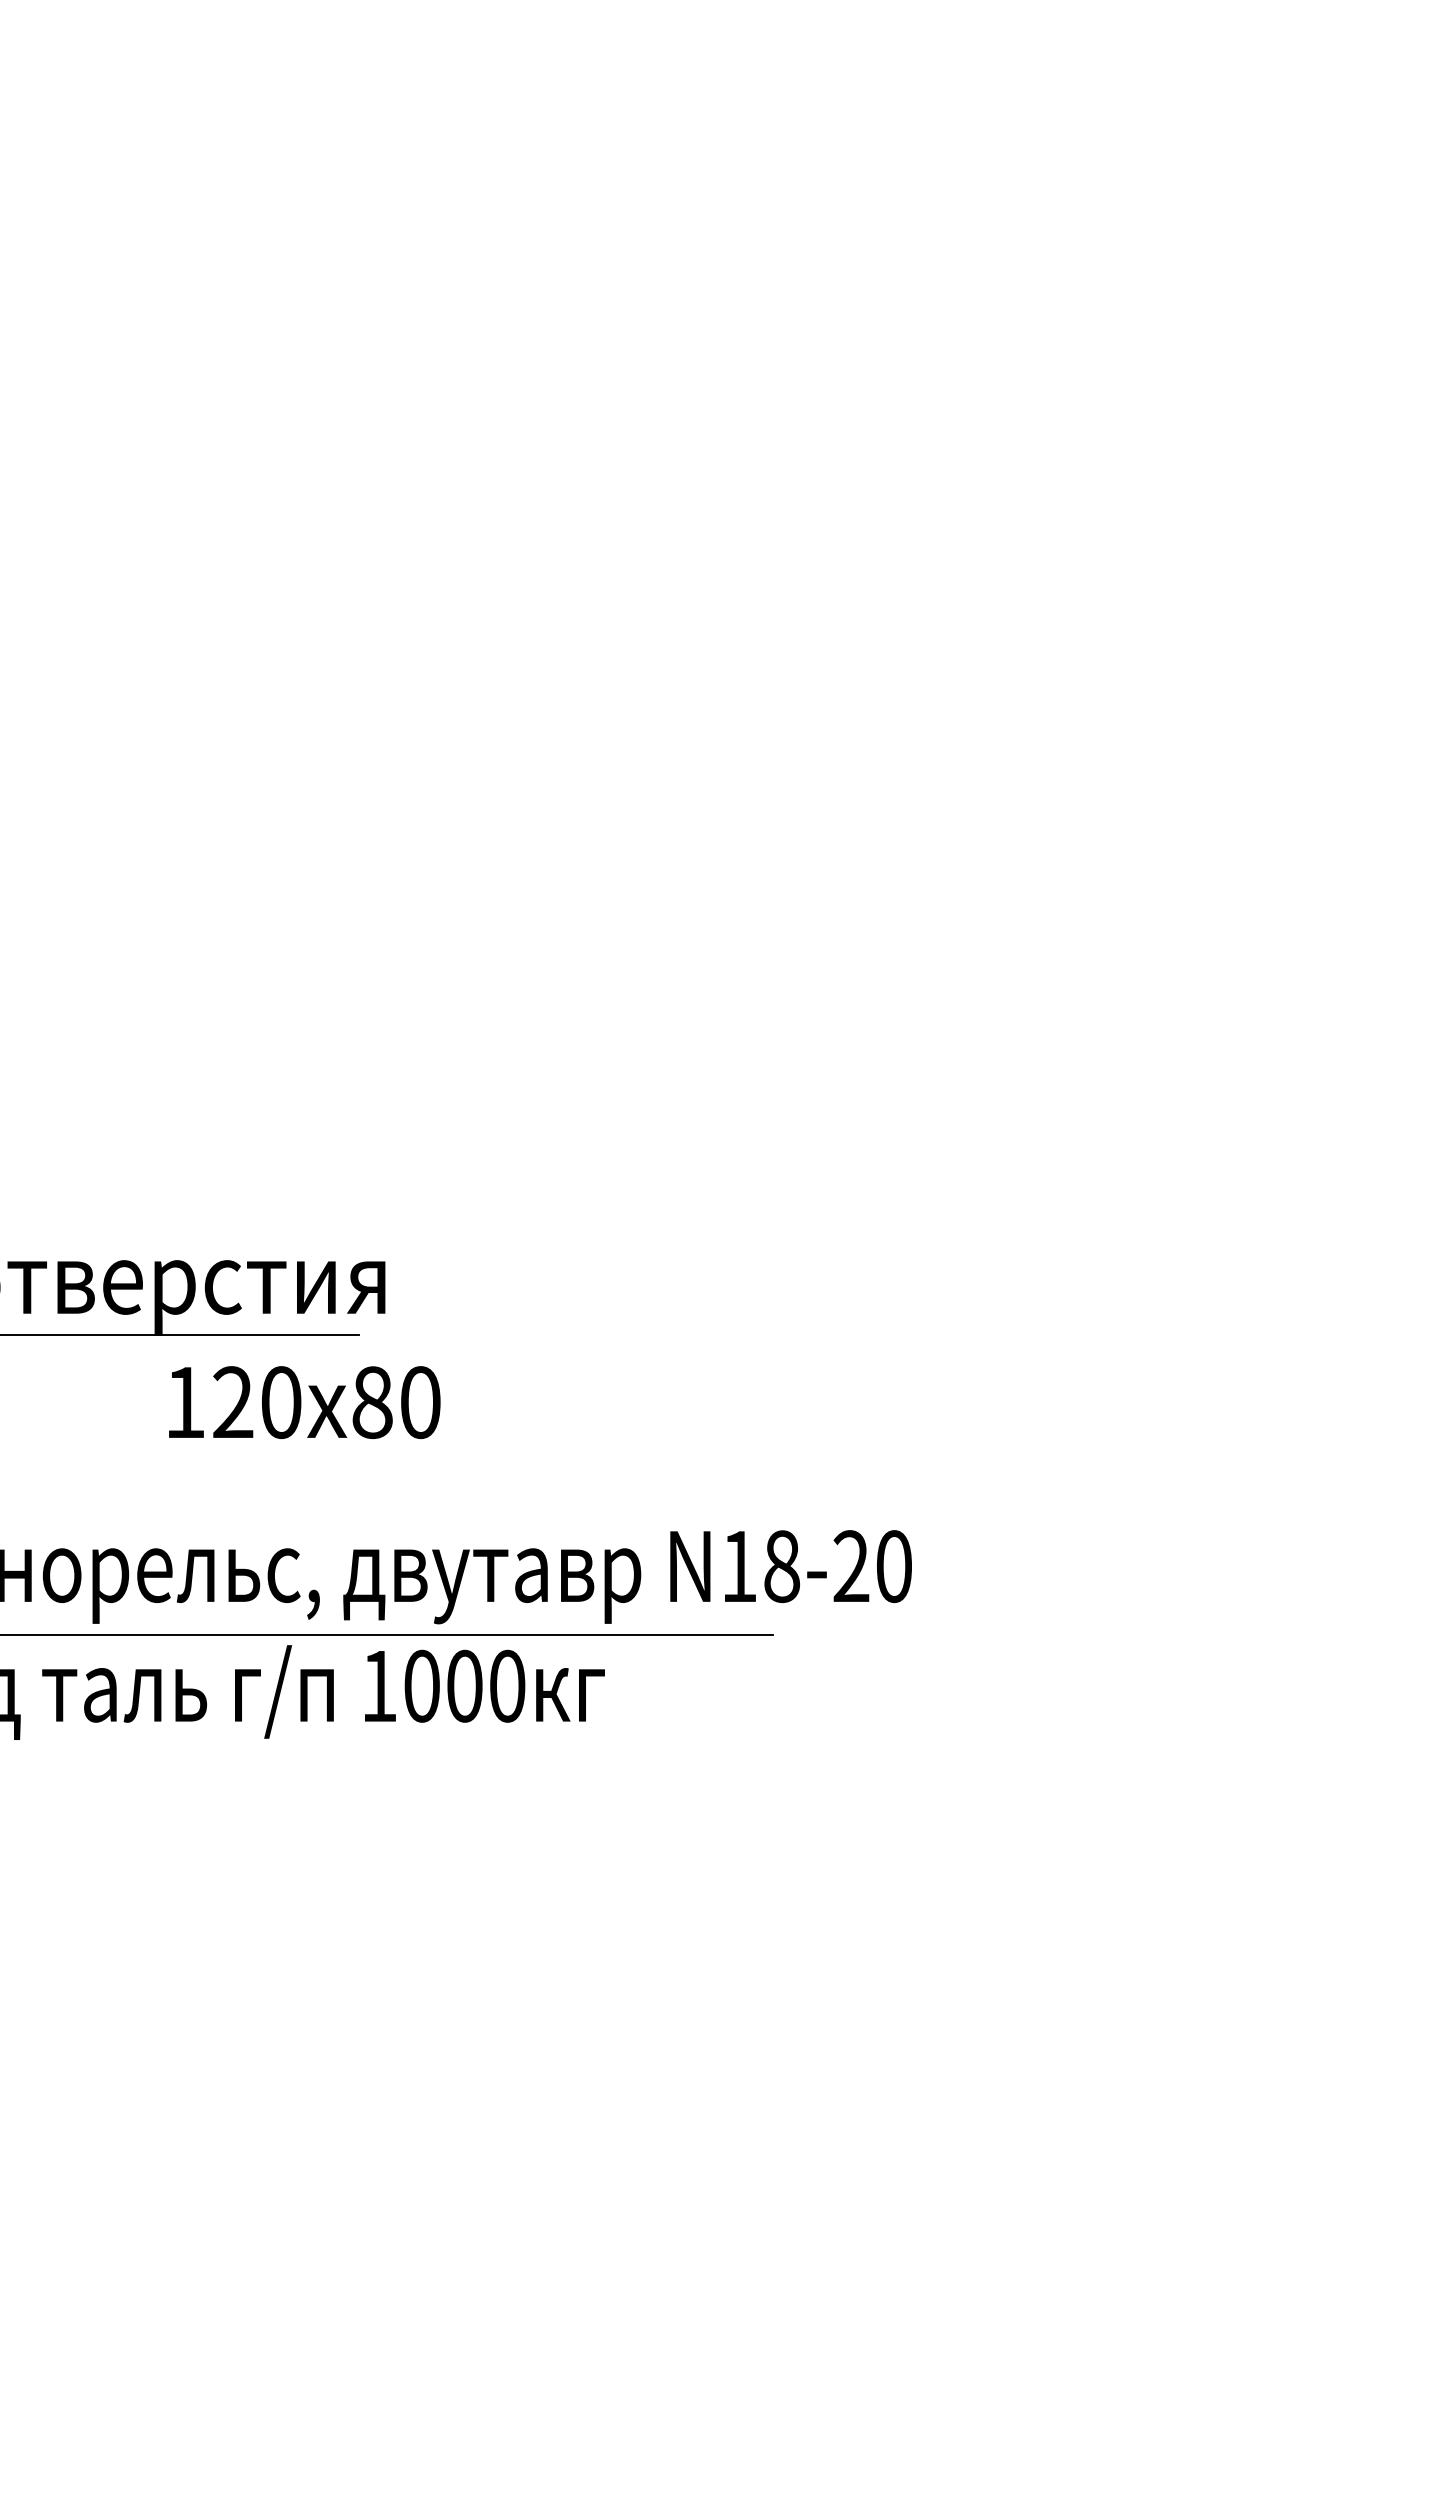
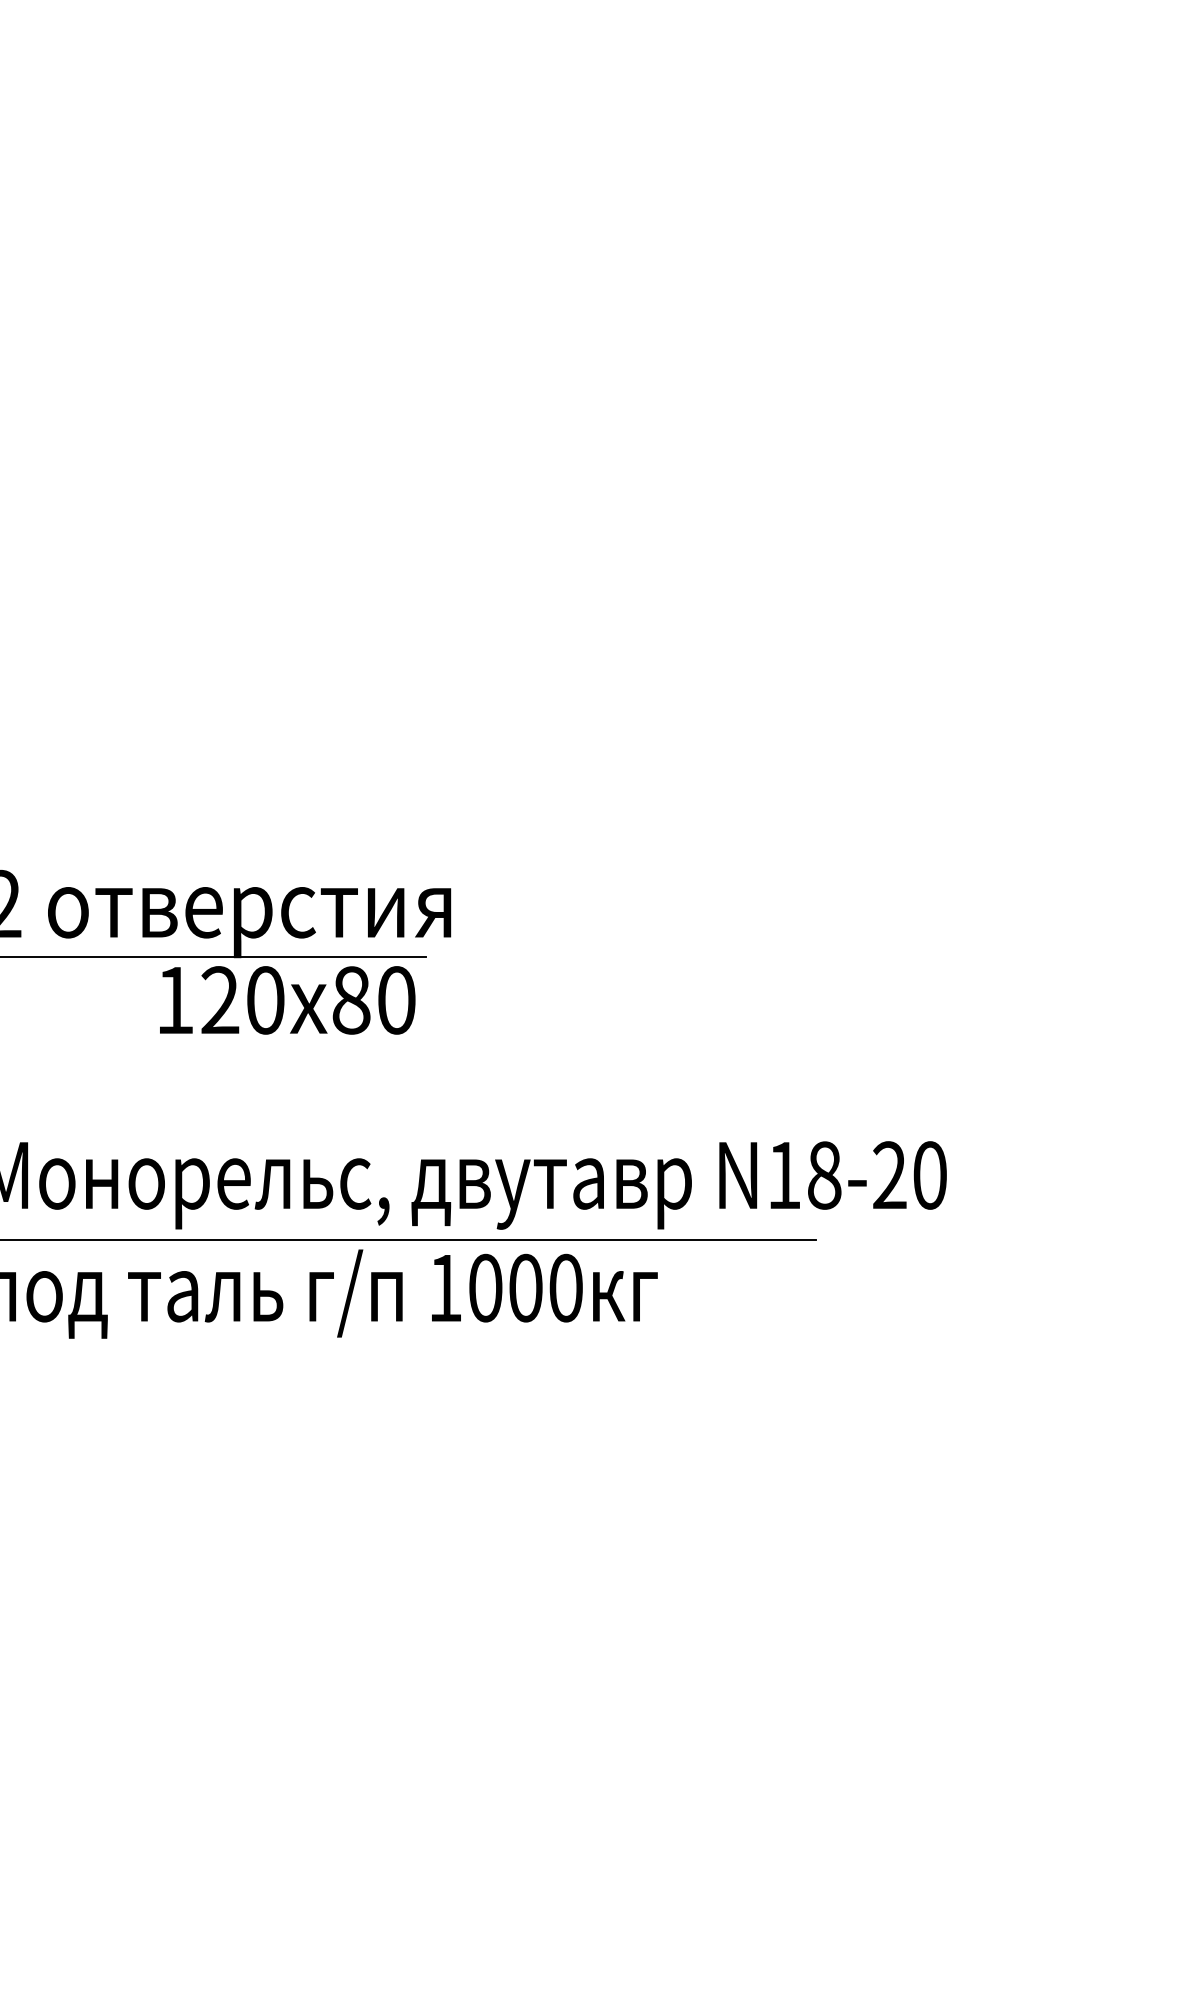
text: (304, 1402) -> (287, 1000), moved

